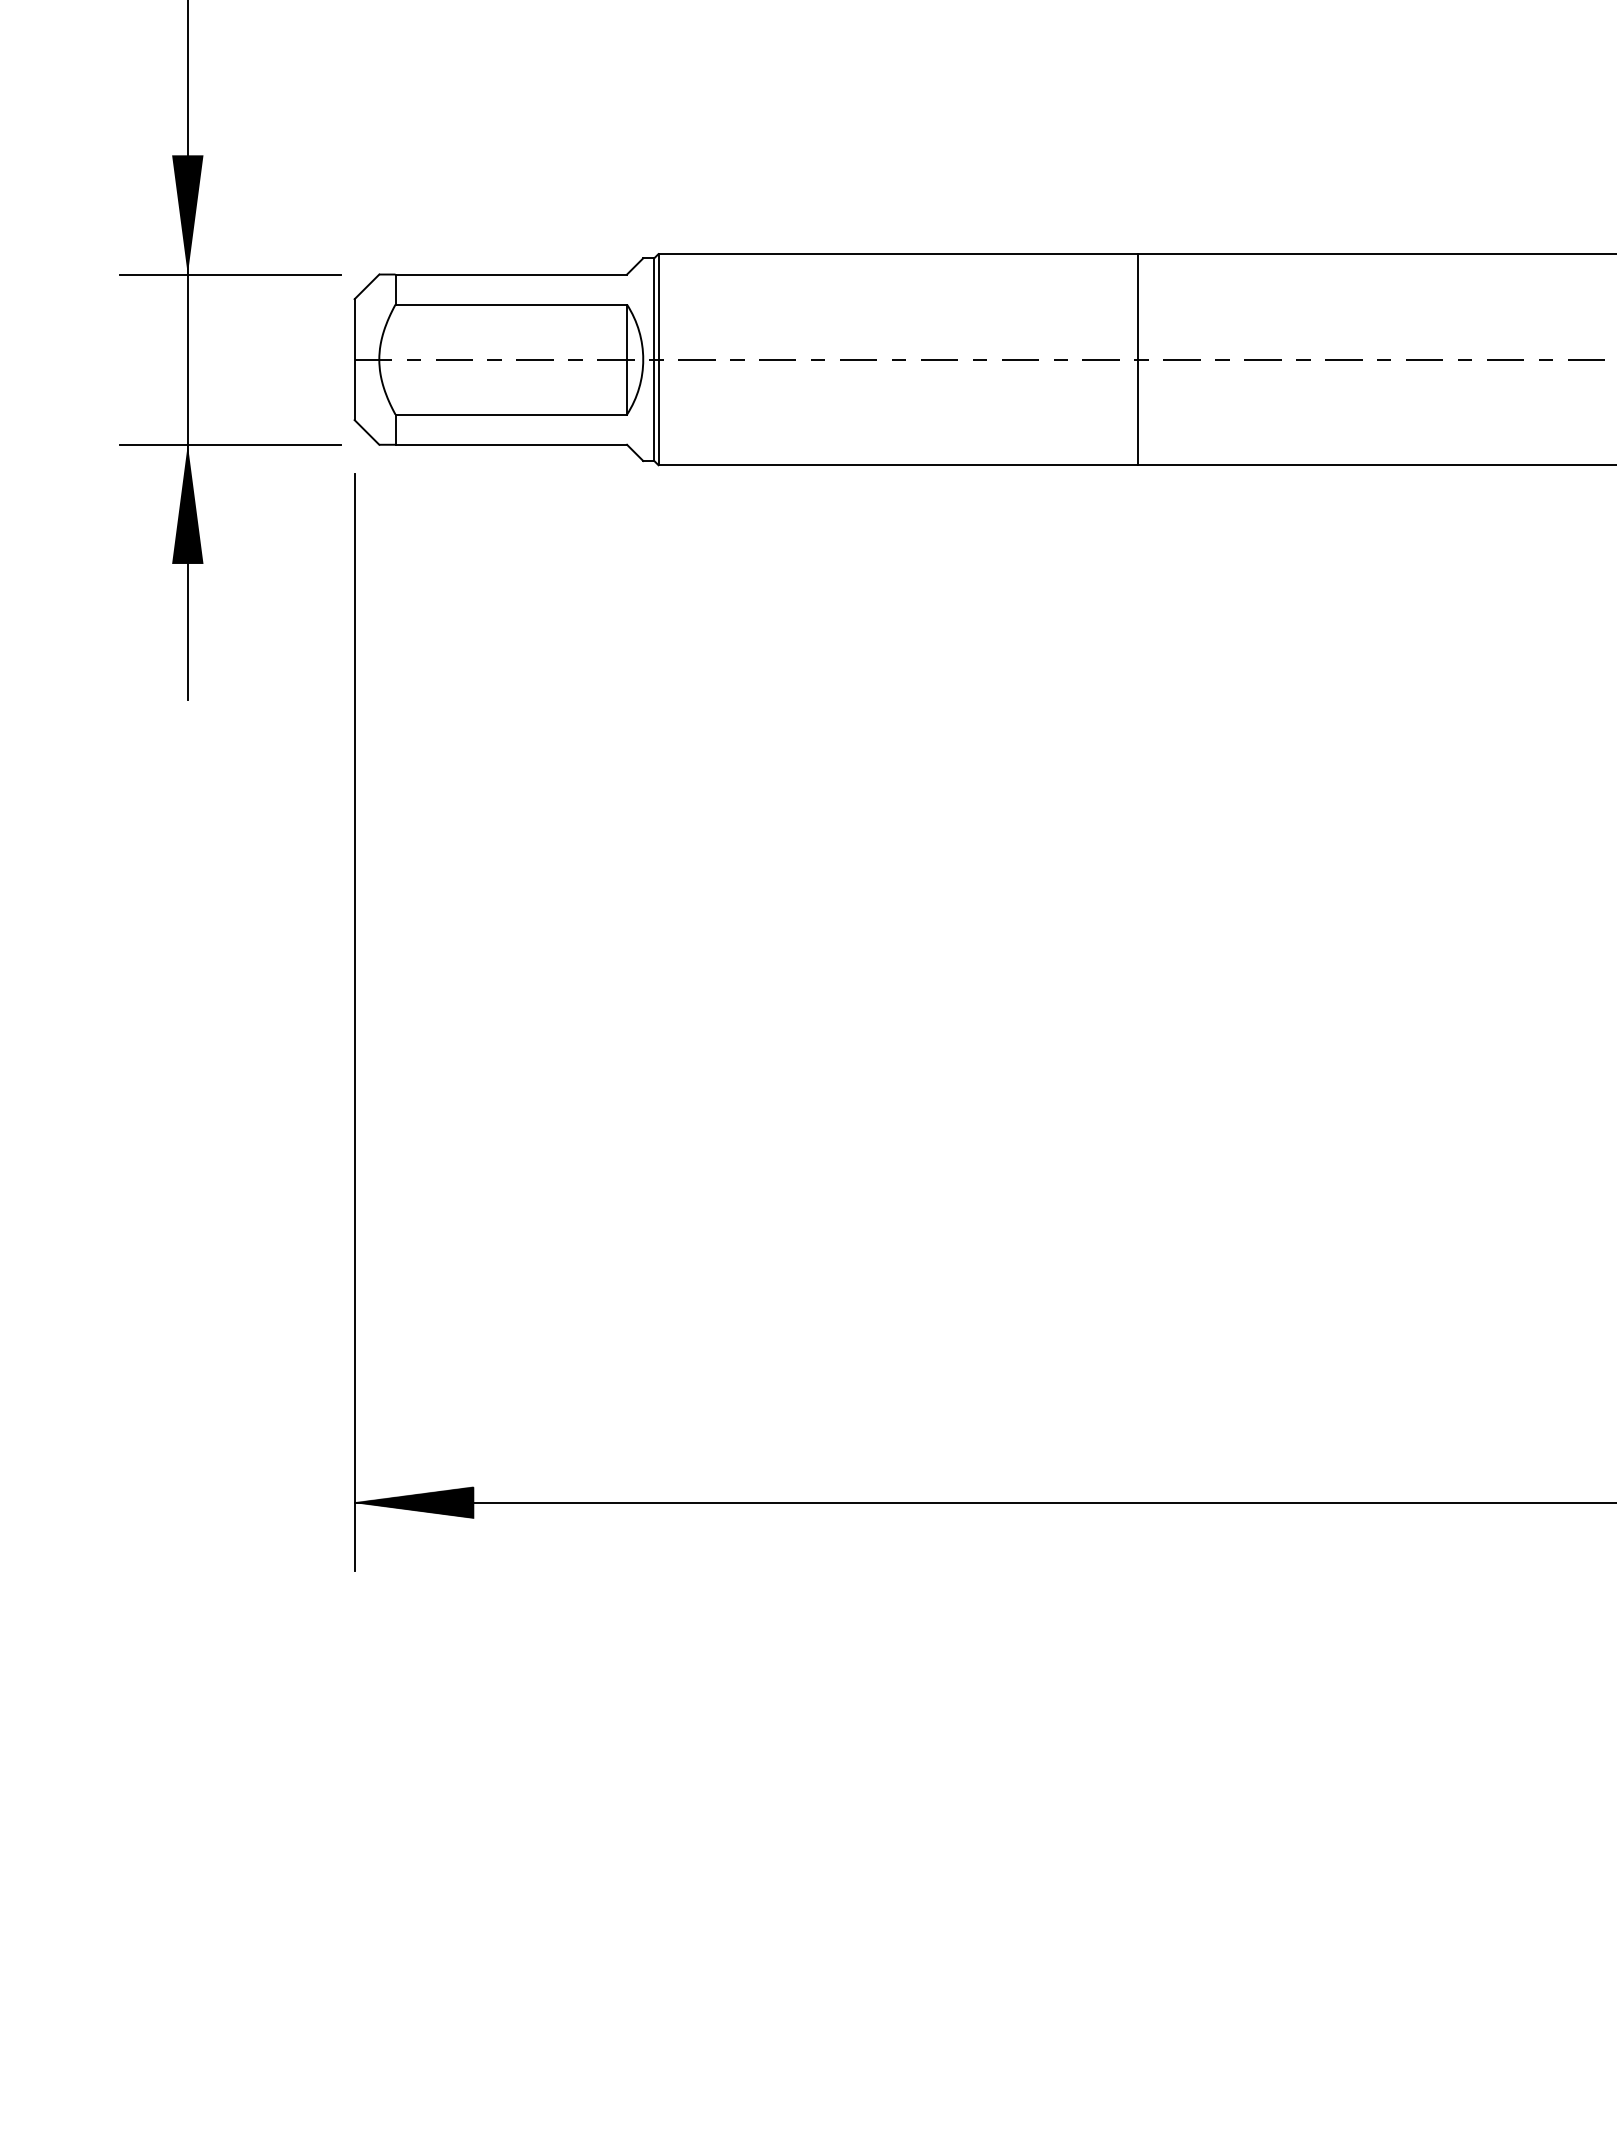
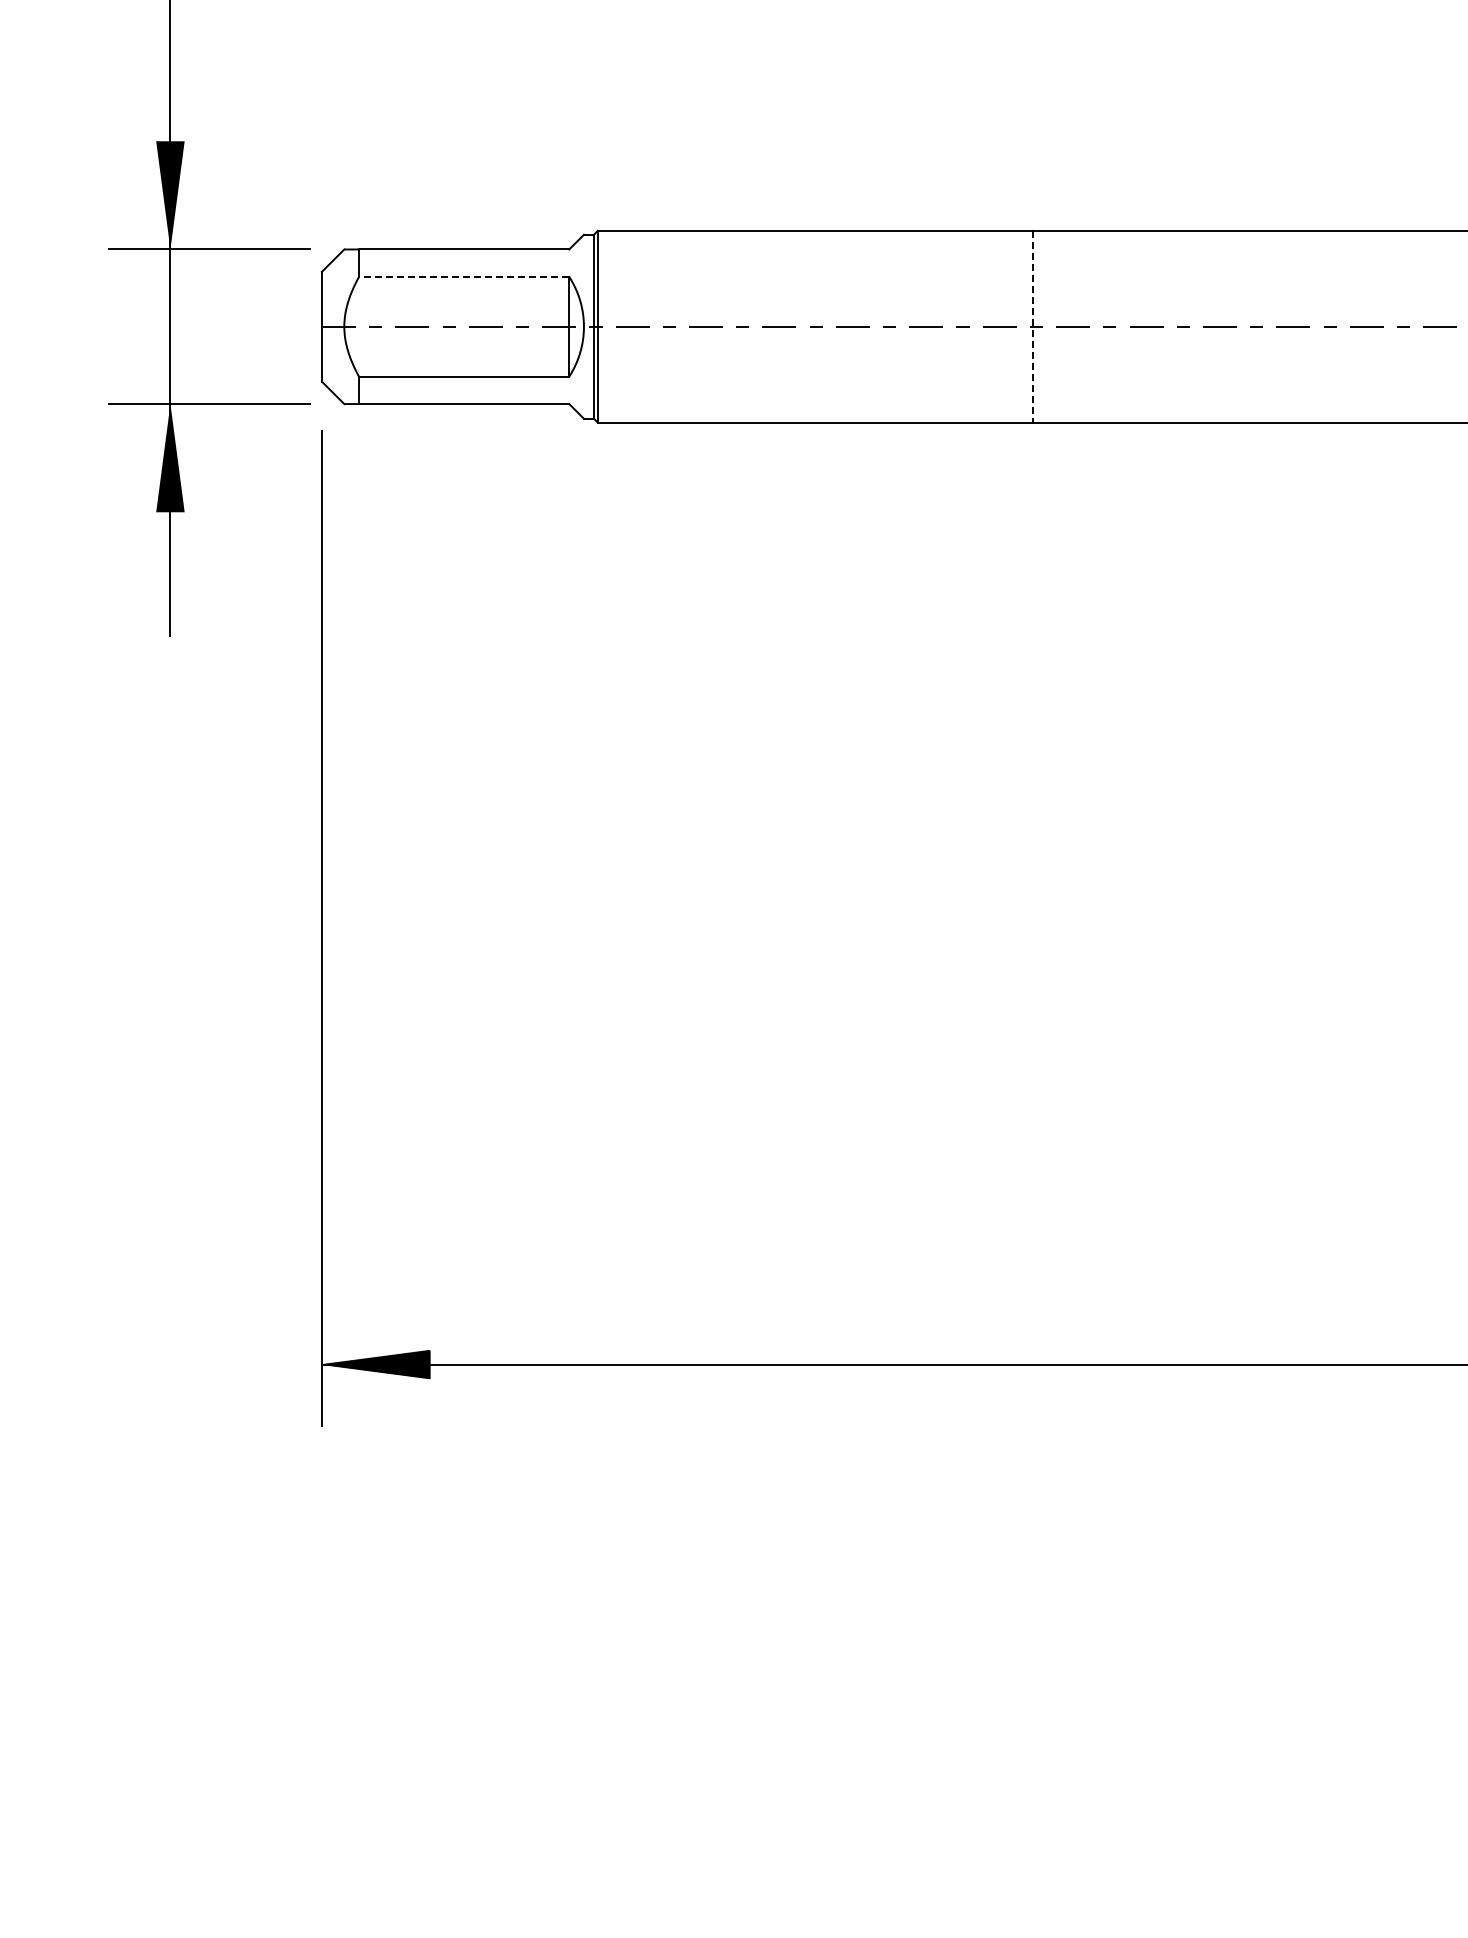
line: (510, 304) -> (463, 276), solid -> dashed
line: (1137, 359) -> (1032, 326), solid -> dashed

